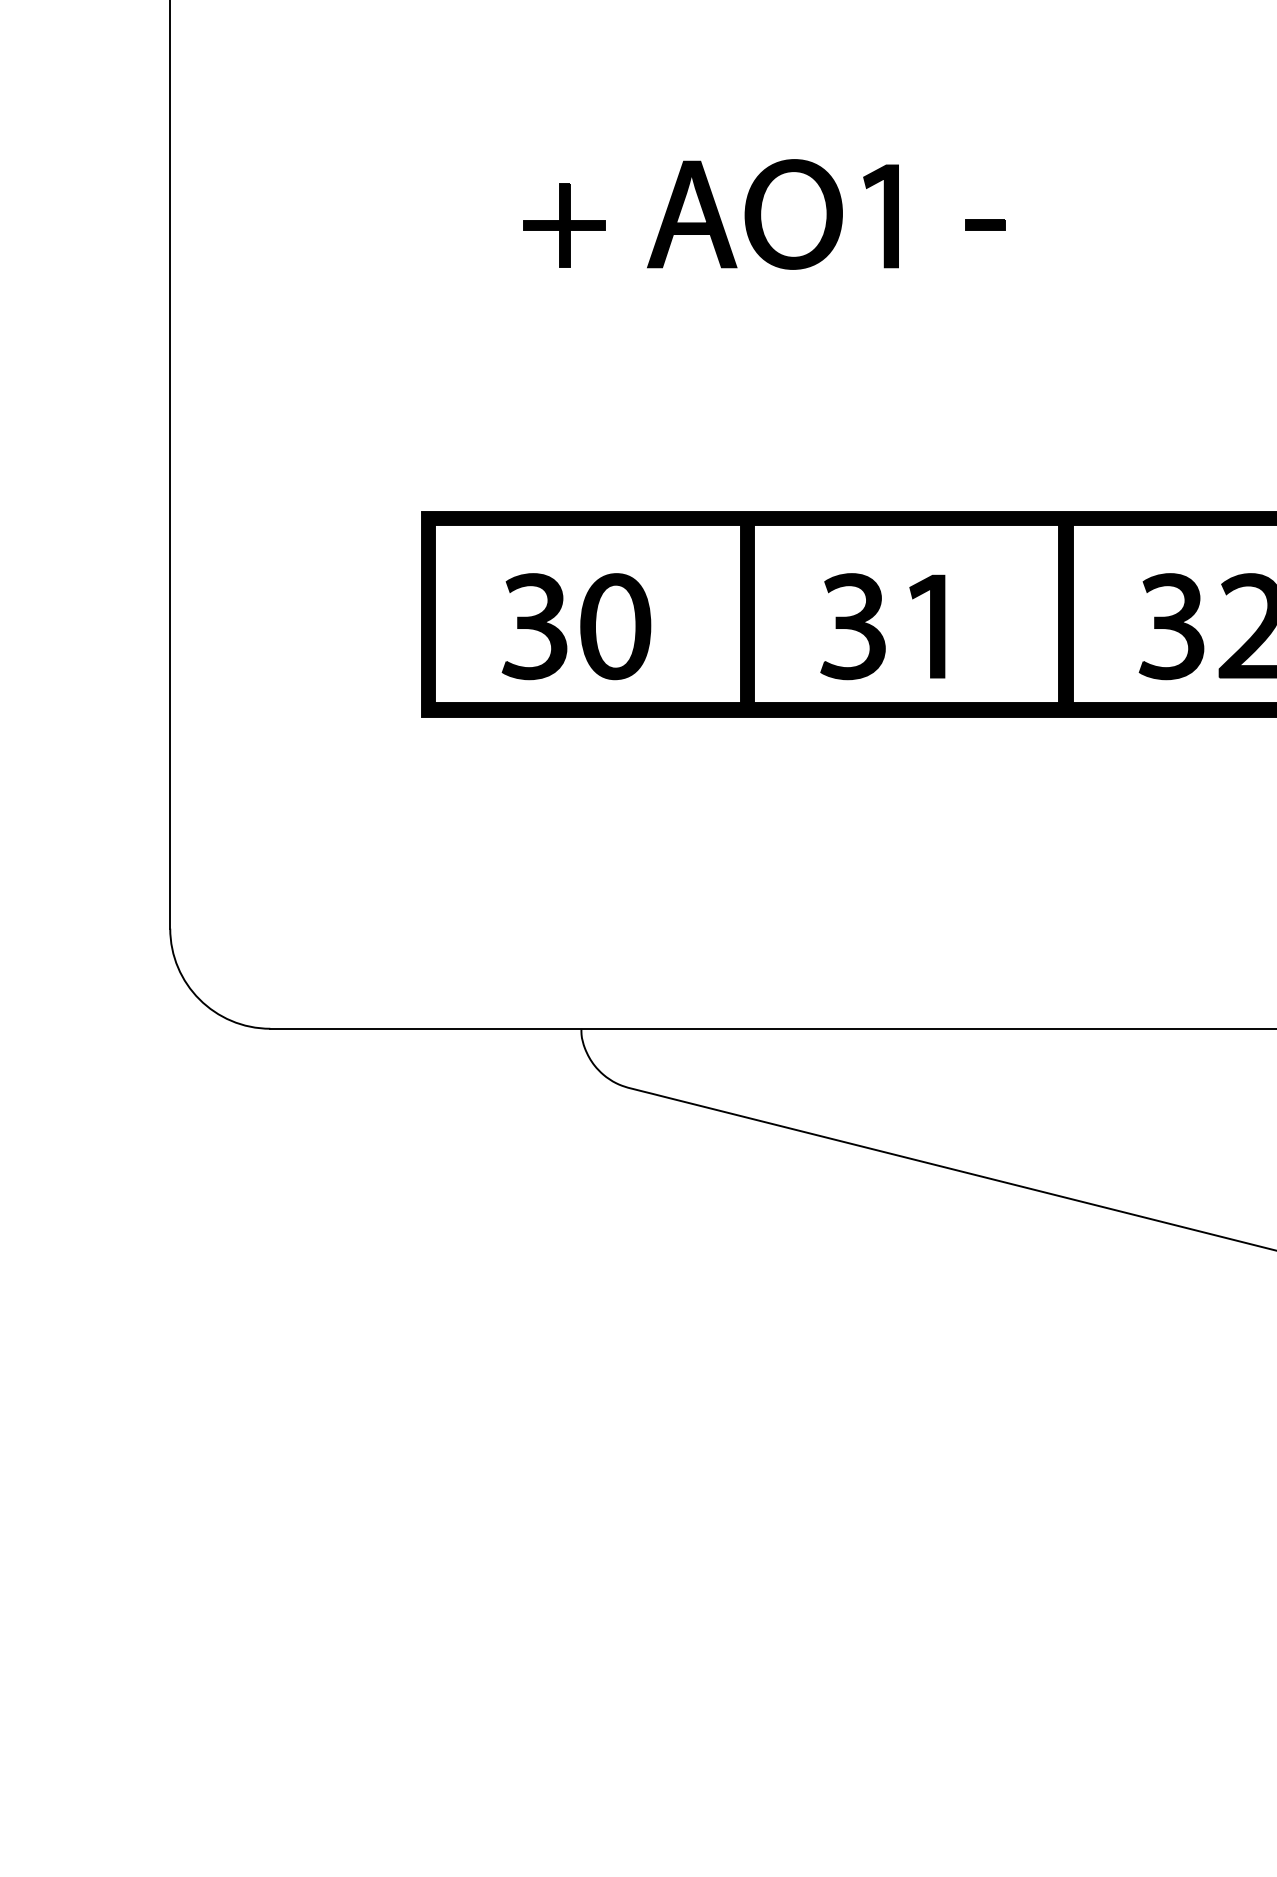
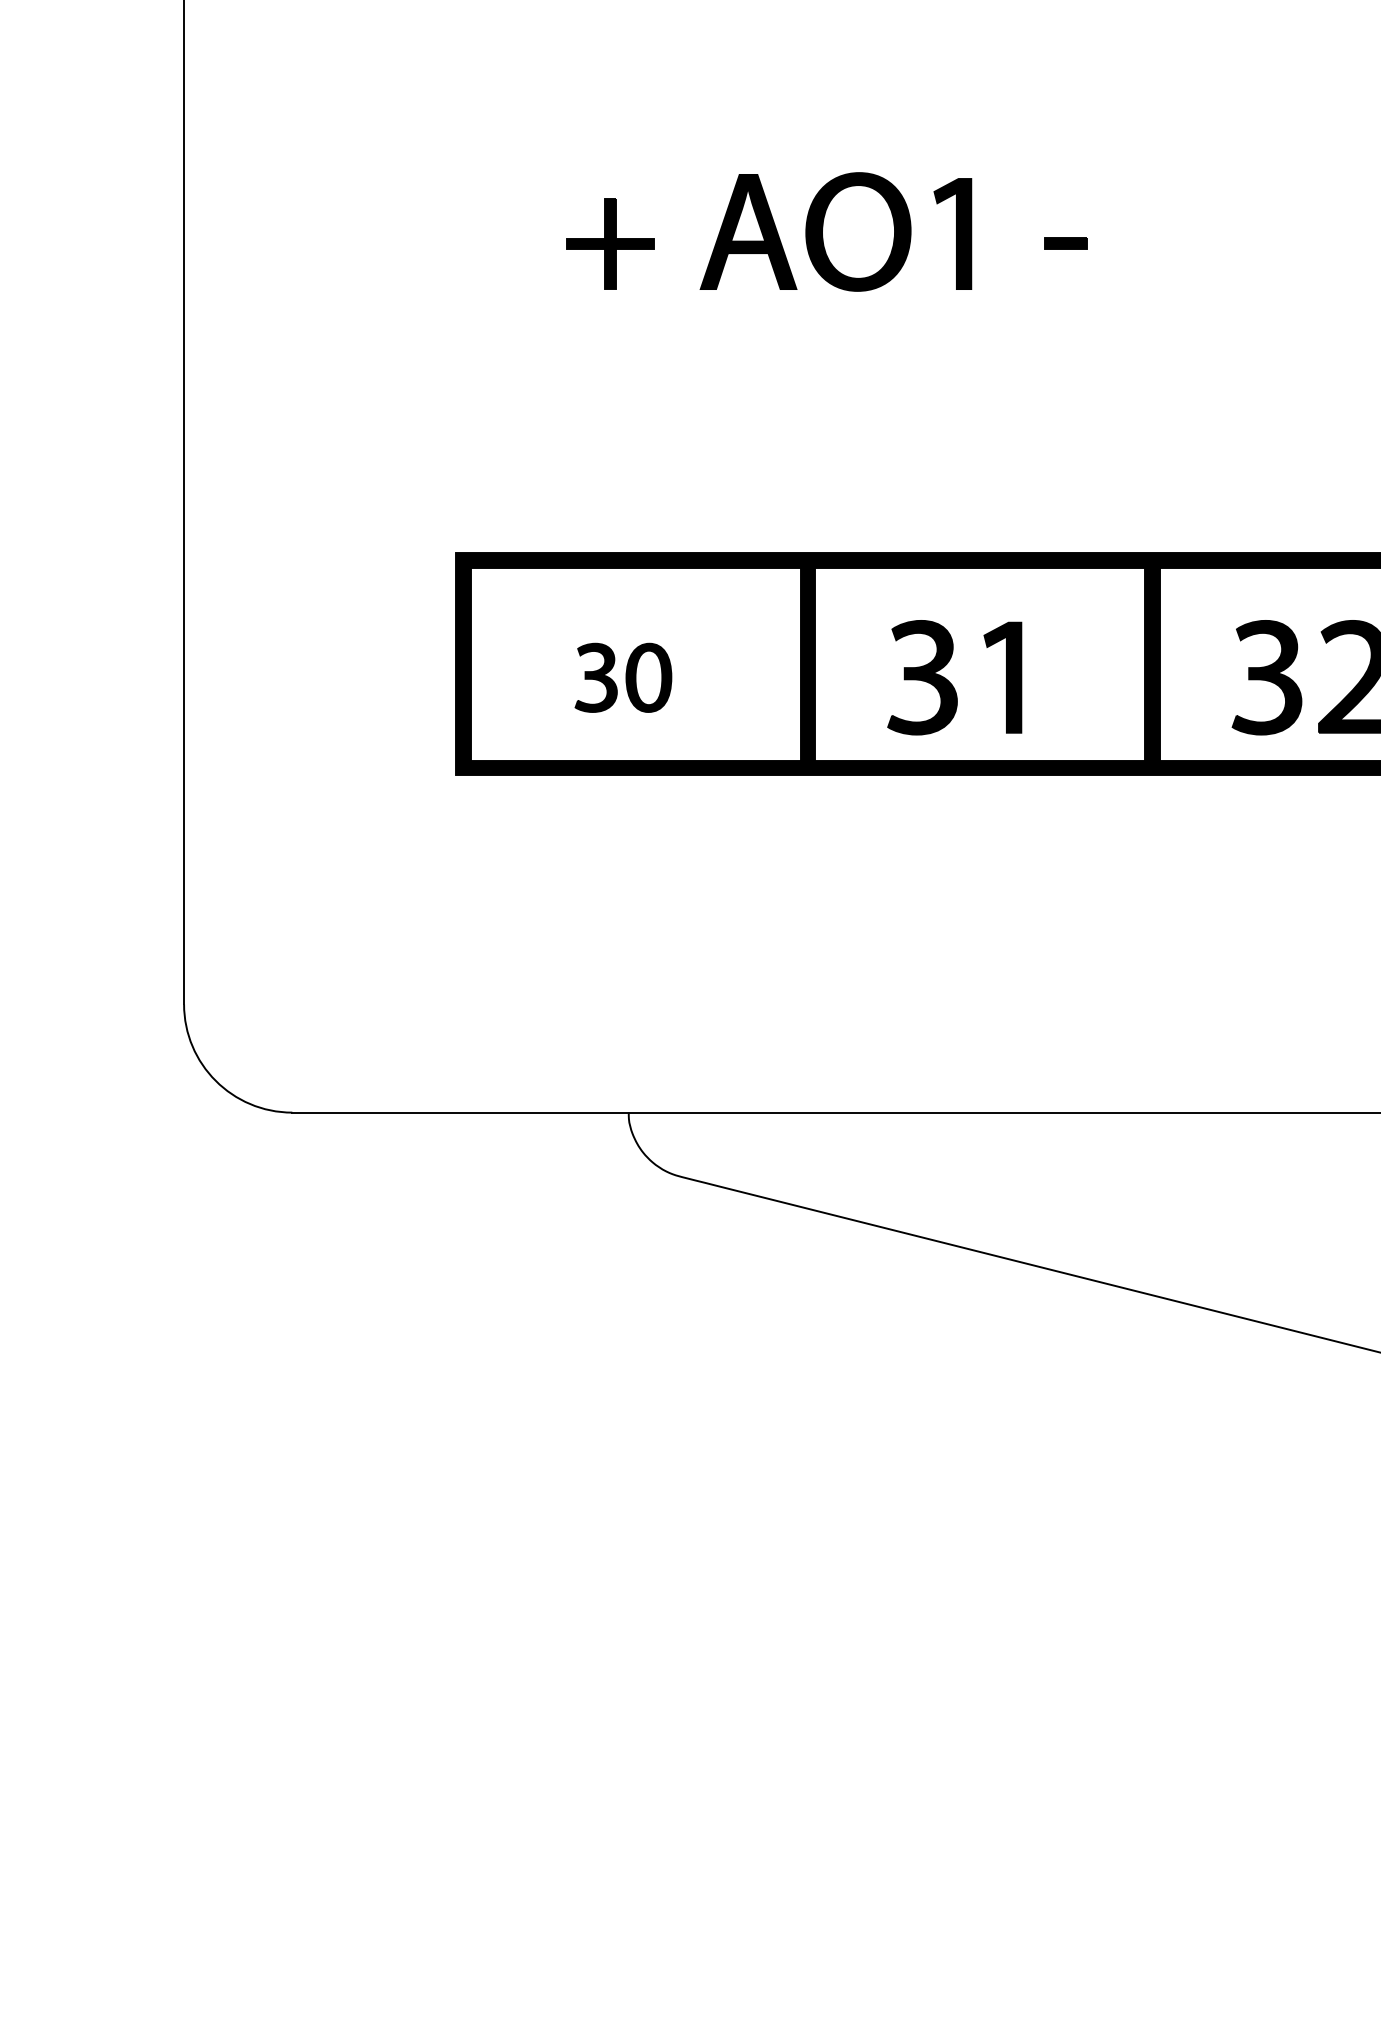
part: (576, 626) -> (623, 677), size x0.6

